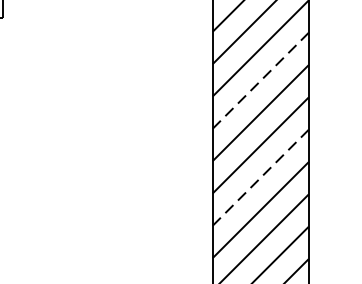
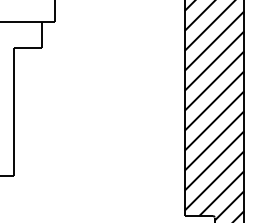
line: (260, 81) -> (214, 61), dashed -> solid
line: (260, 177) -> (214, 120), dashed -> solid

